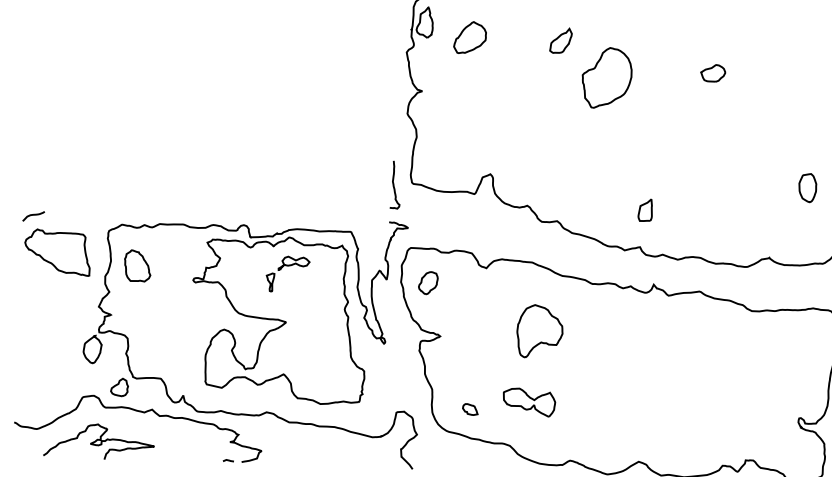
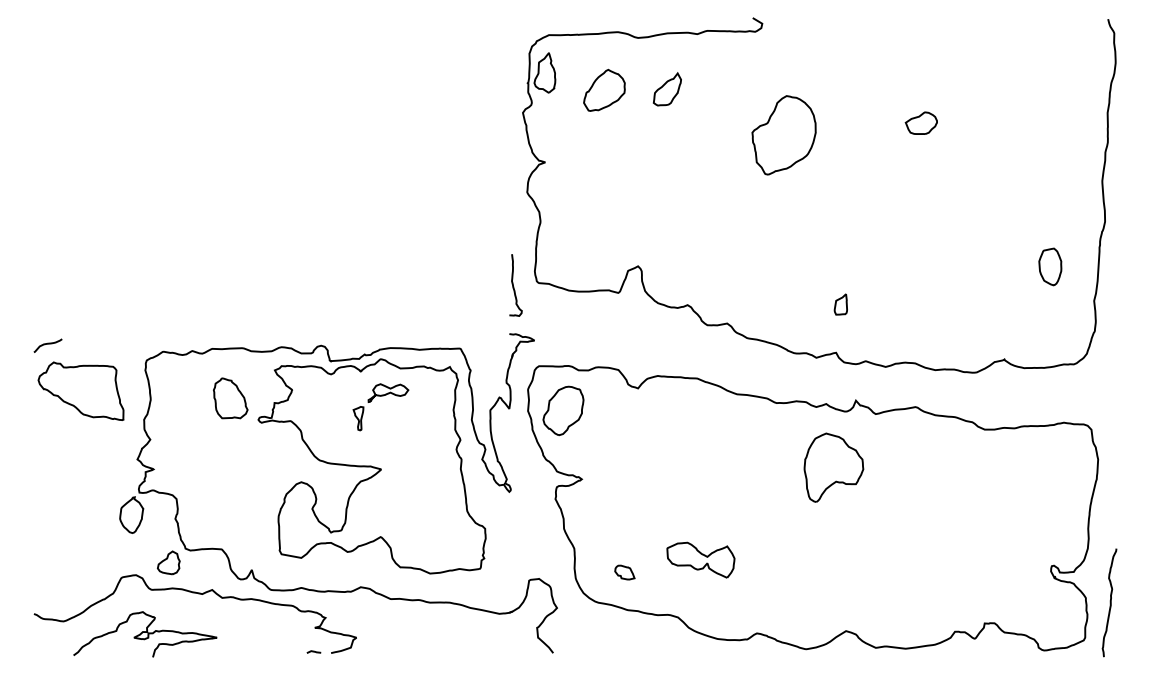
part: (561, 40) -> (667, 89), moved
part: (644, 210) -> (840, 304), size x0.71
part: (137, 266) -> (230, 398), moved
part: (428, 282) -> (563, 410), size x1.67
part: (539, 331) -> (833, 467), moved

